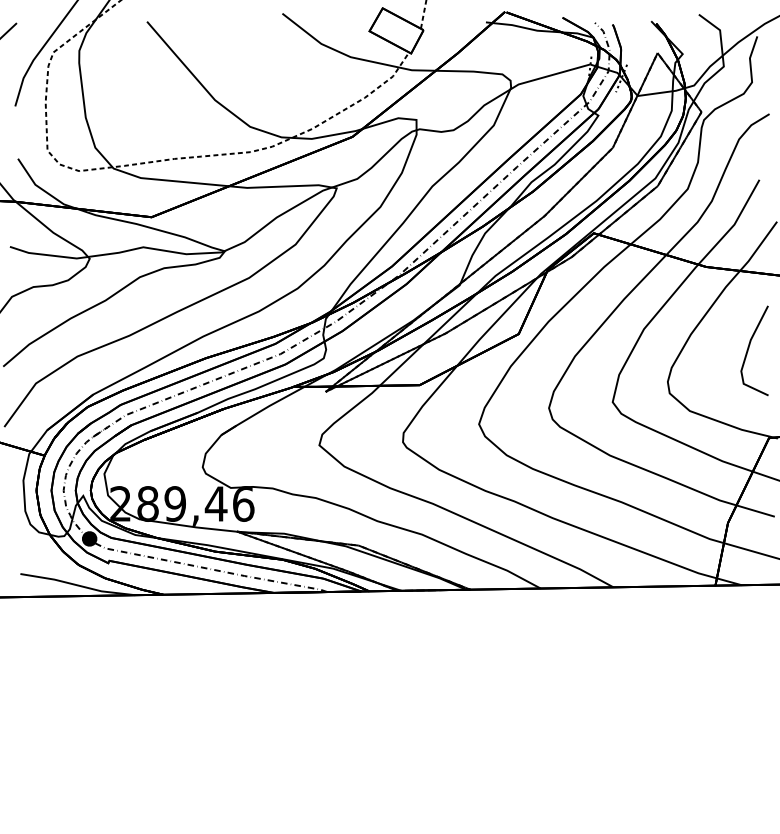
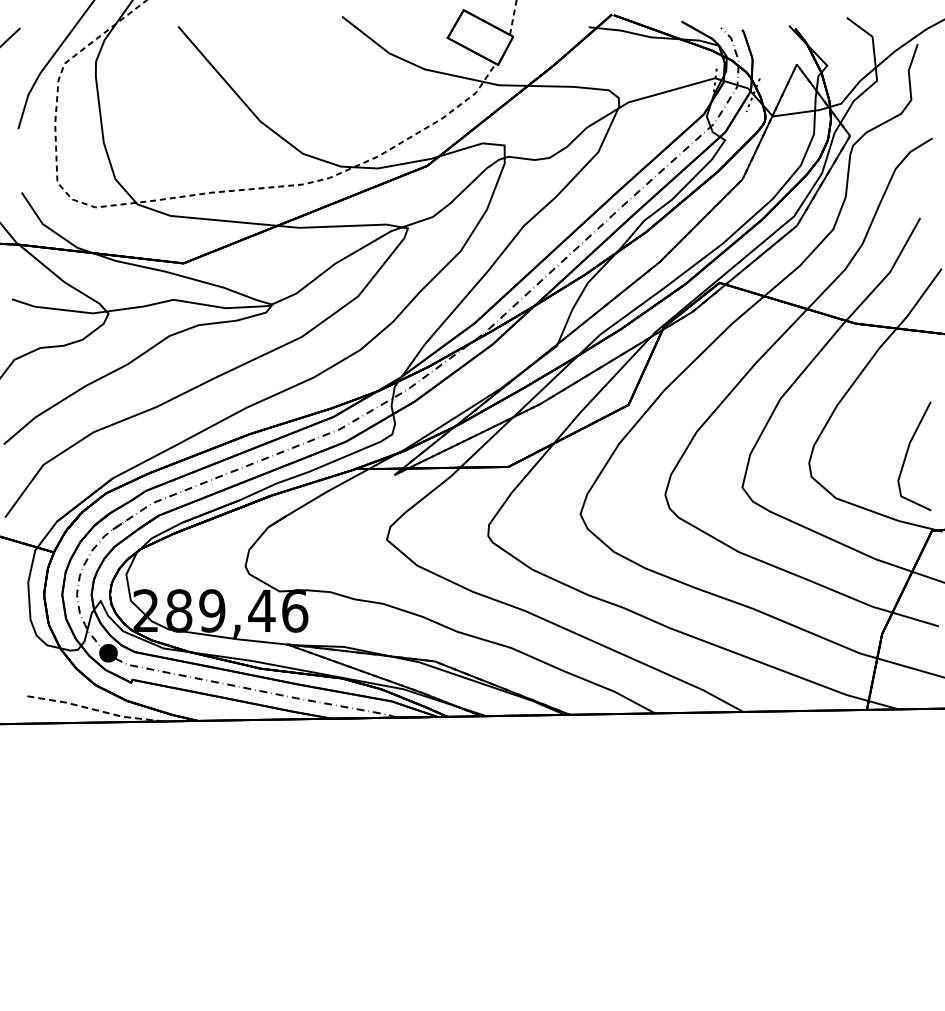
line: (748, 349) -> (907, 454), moved
line: (77, 585) -> (93, 709), solid -> dashed

